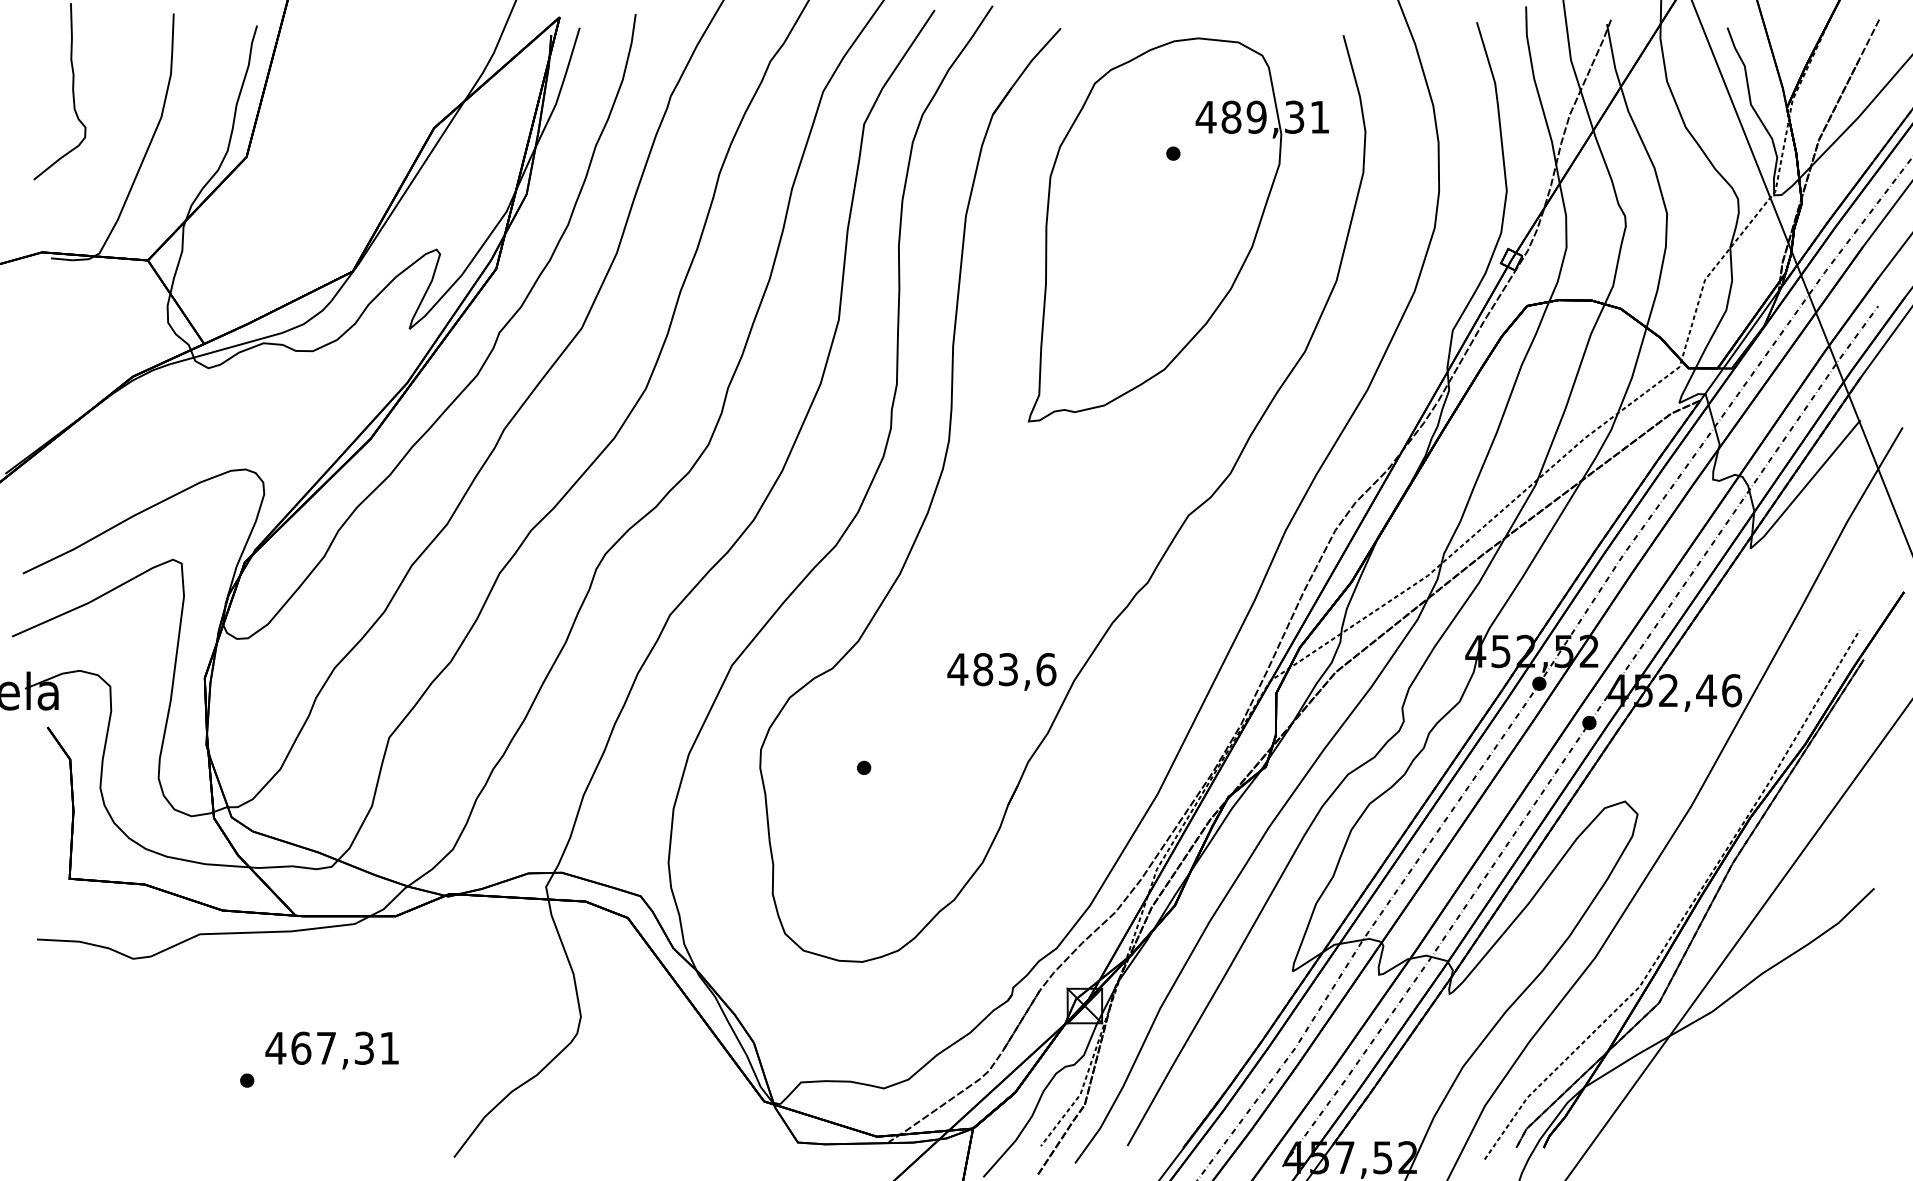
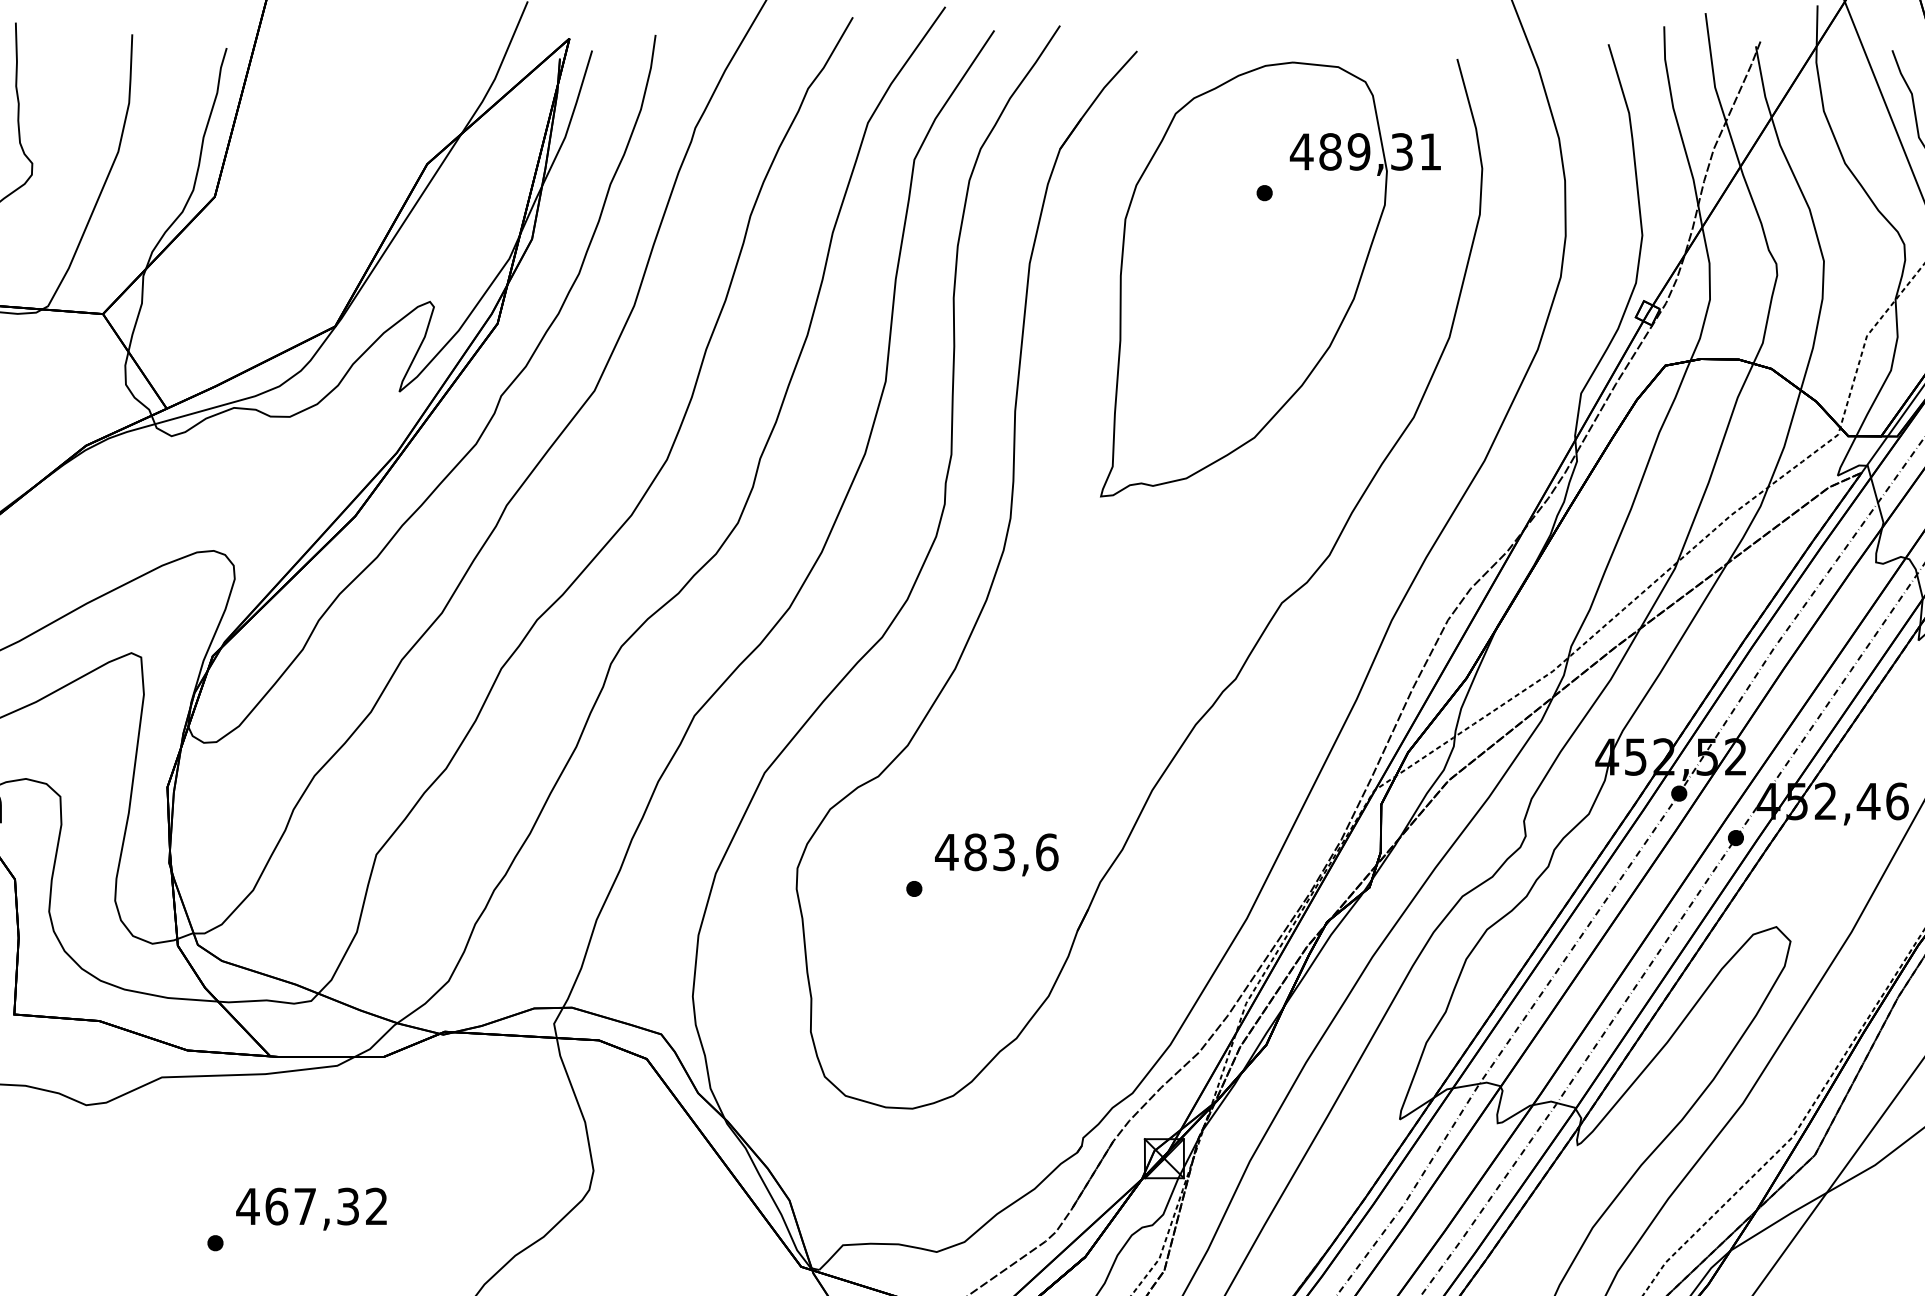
text: (1001, 671) -> (996, 854), moved
text: (389, 1047) -> (376, 1205), 467,31 -> 467,32

